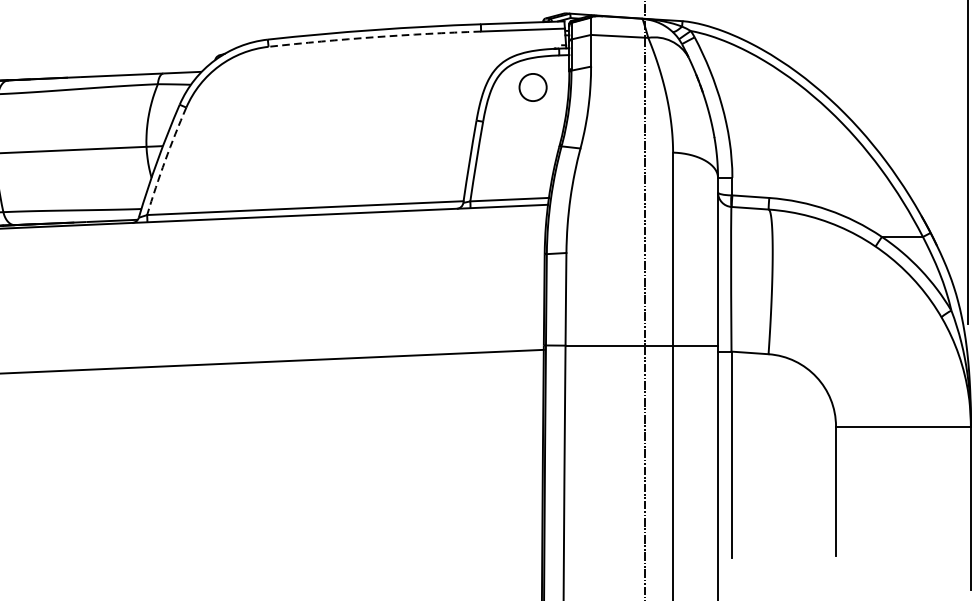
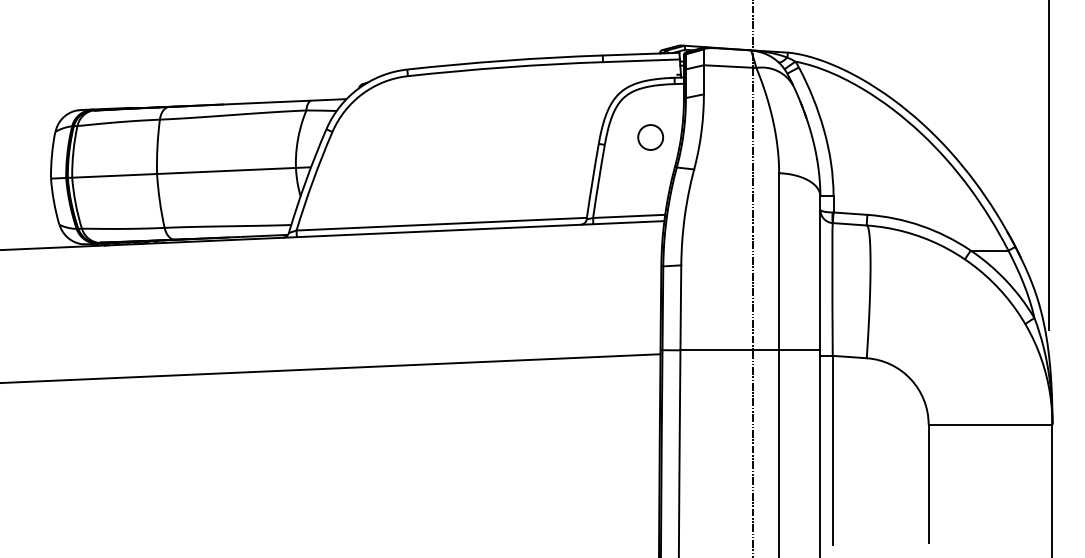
arc: (374, 37) -> (505, 67), dashed -> solid
circle: (532, 87) -> (650, 137), moved
arc: (165, 160) -> (313, 180), dashed -> solid

